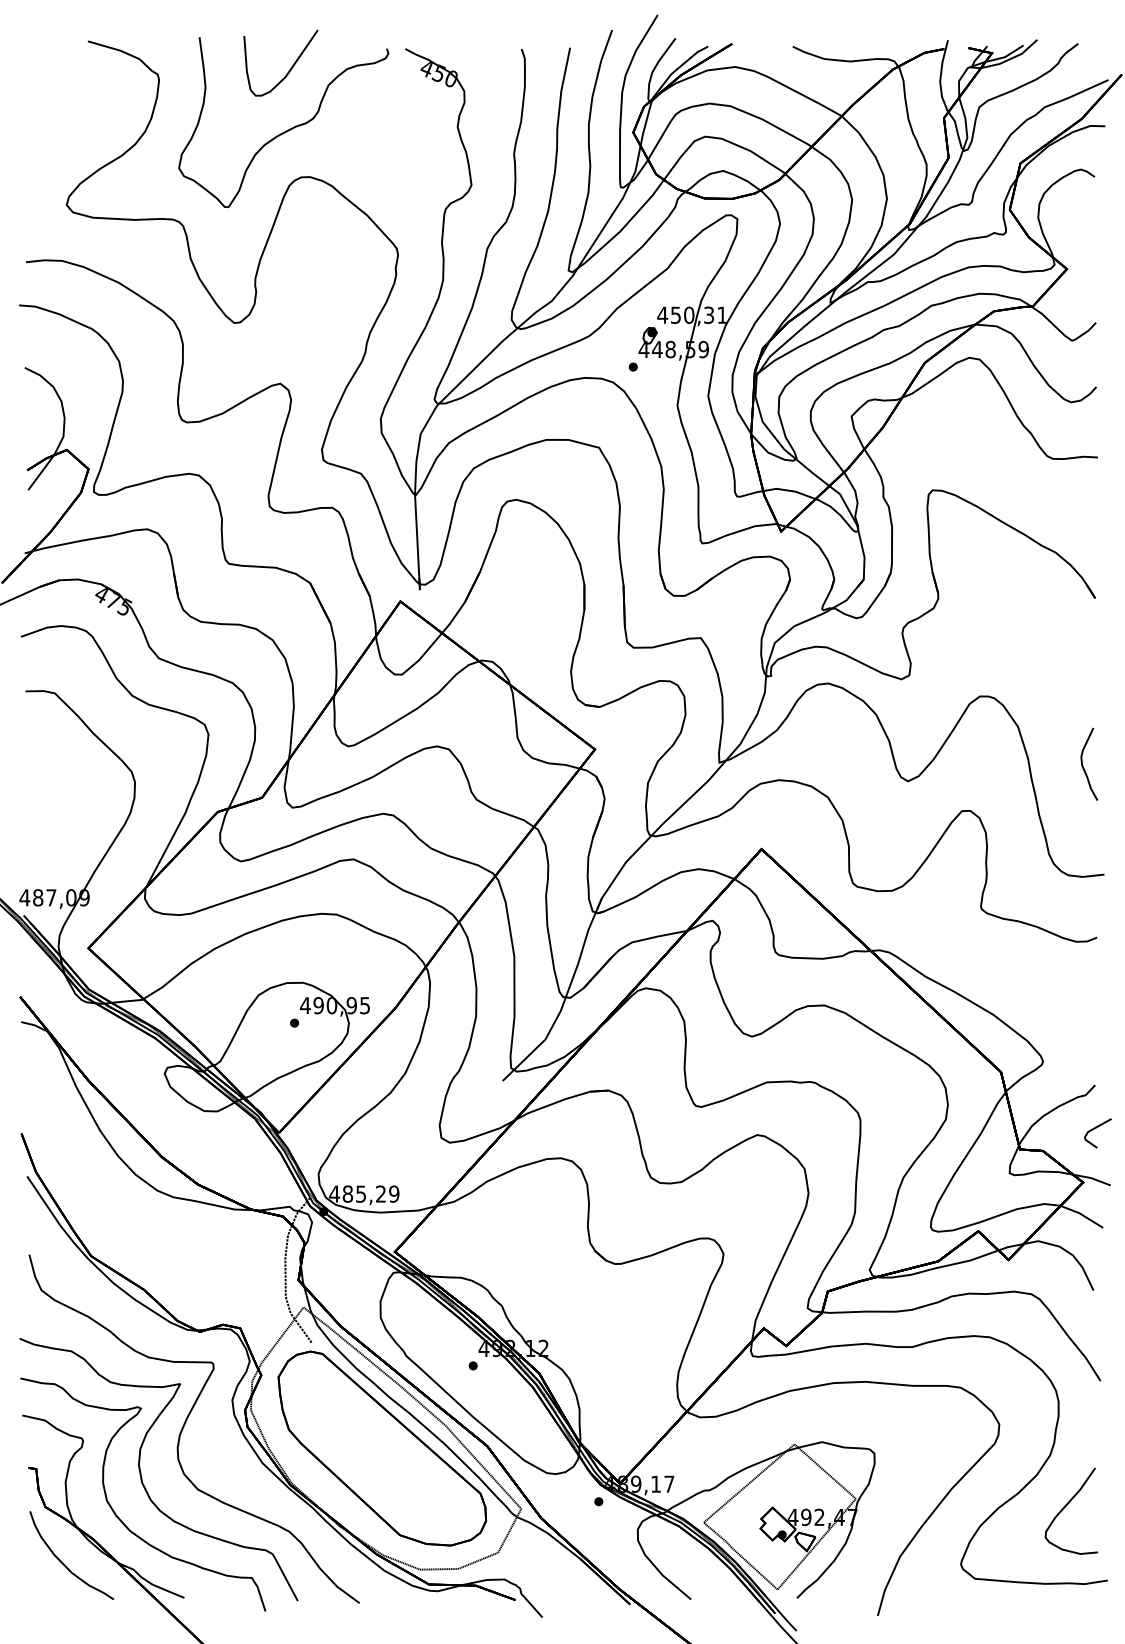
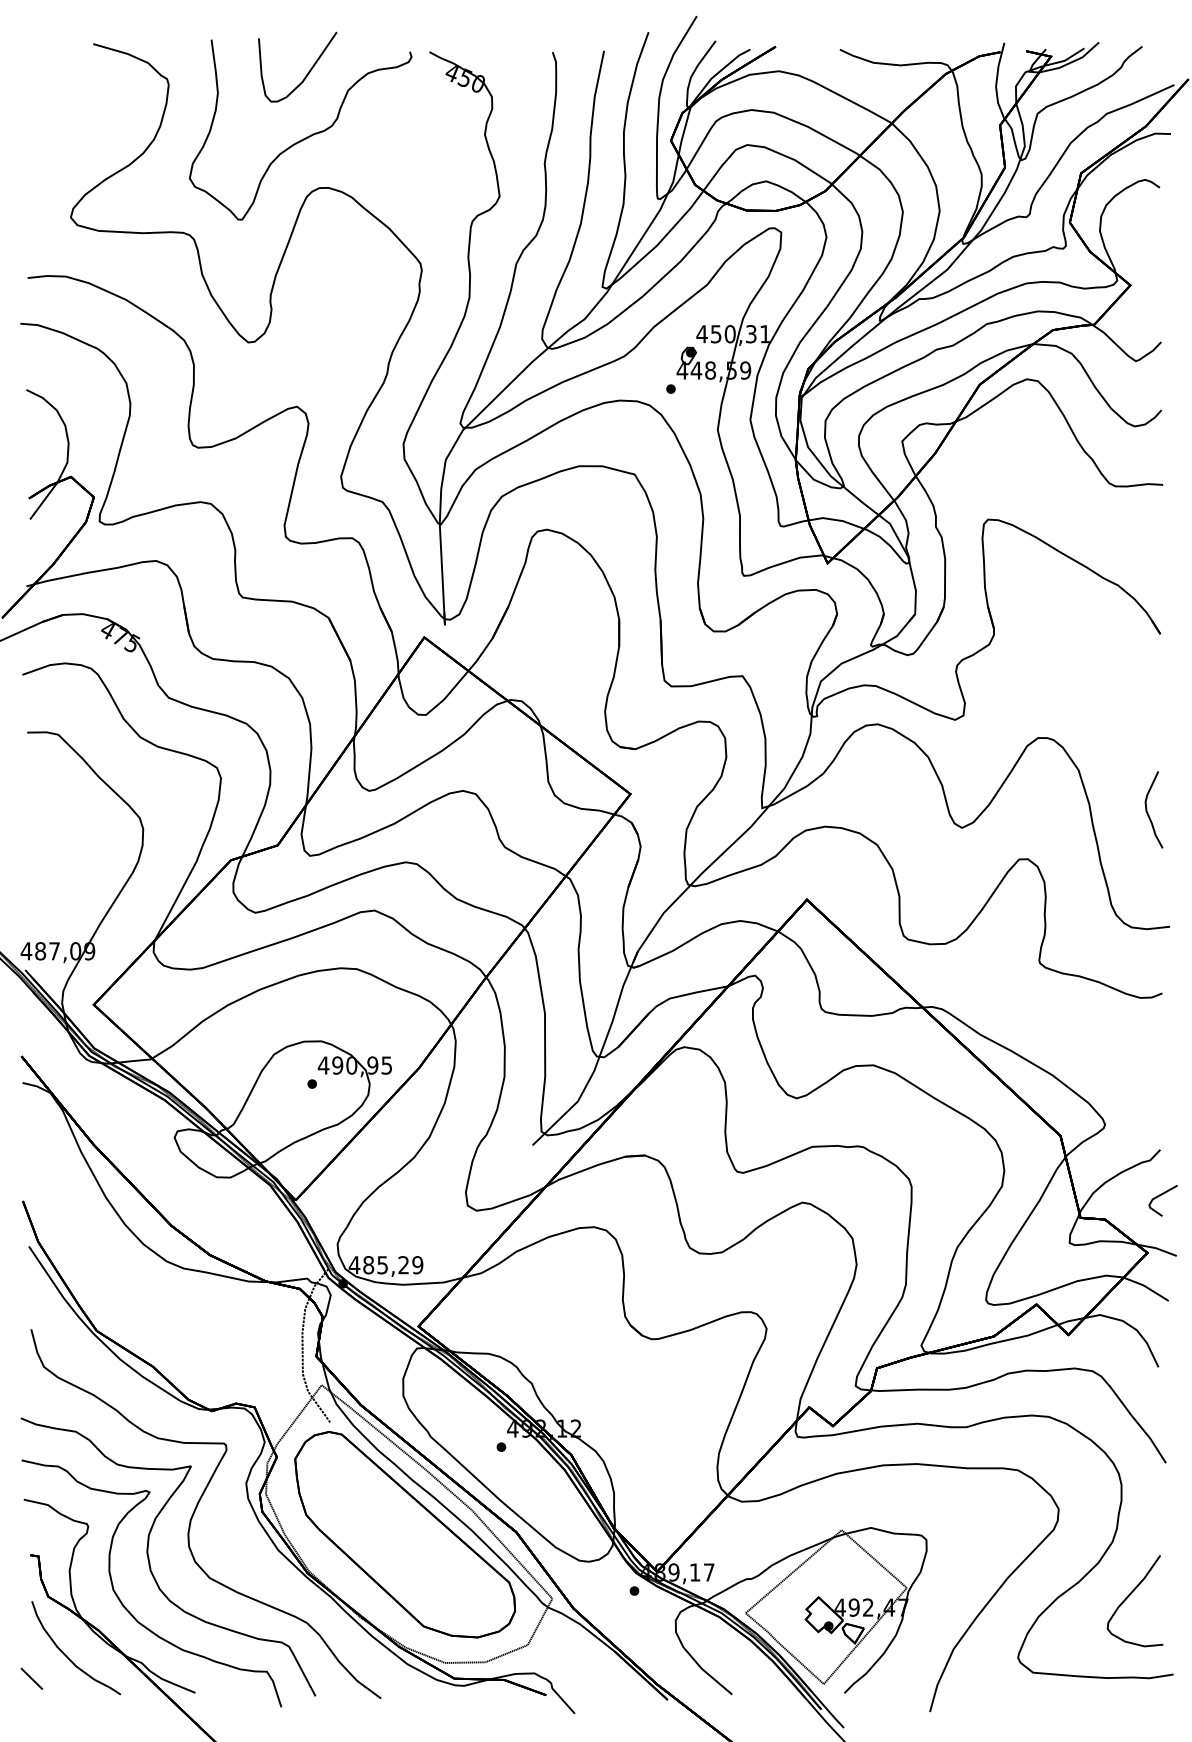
line: (29, 1584) -> (31, 1678), added

